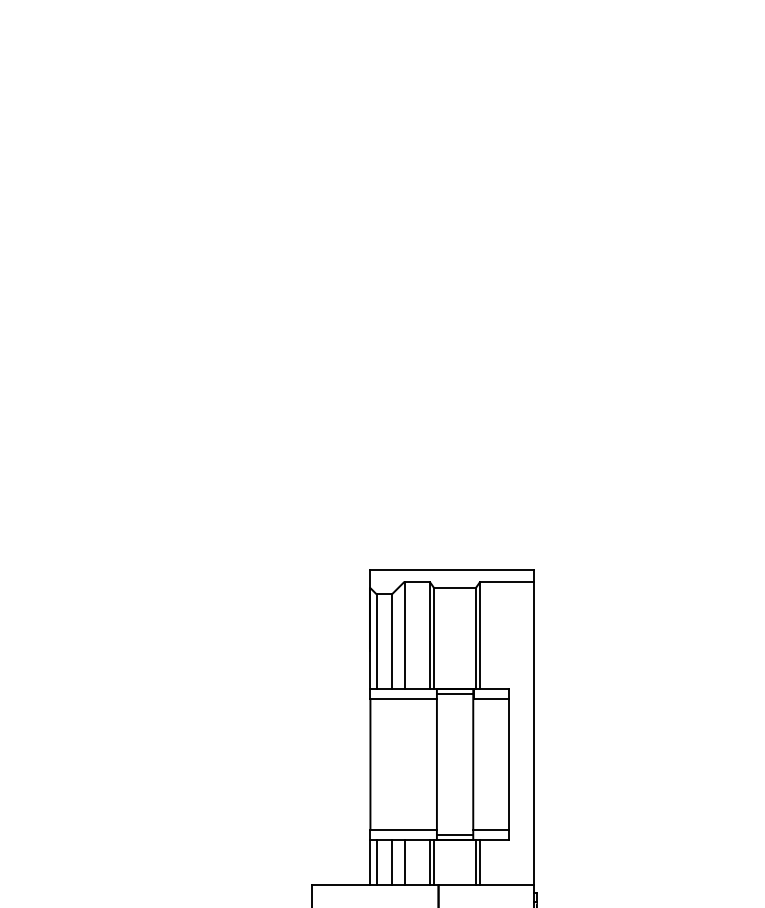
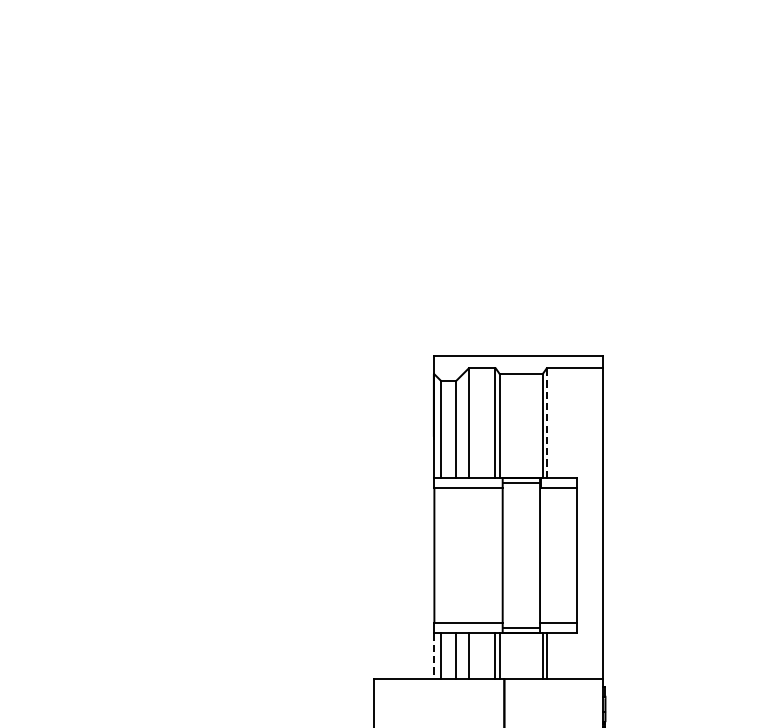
line: (480, 635) -> (547, 422), solid -> dashed
line: (370, 863) -> (434, 657), solid -> dashed

